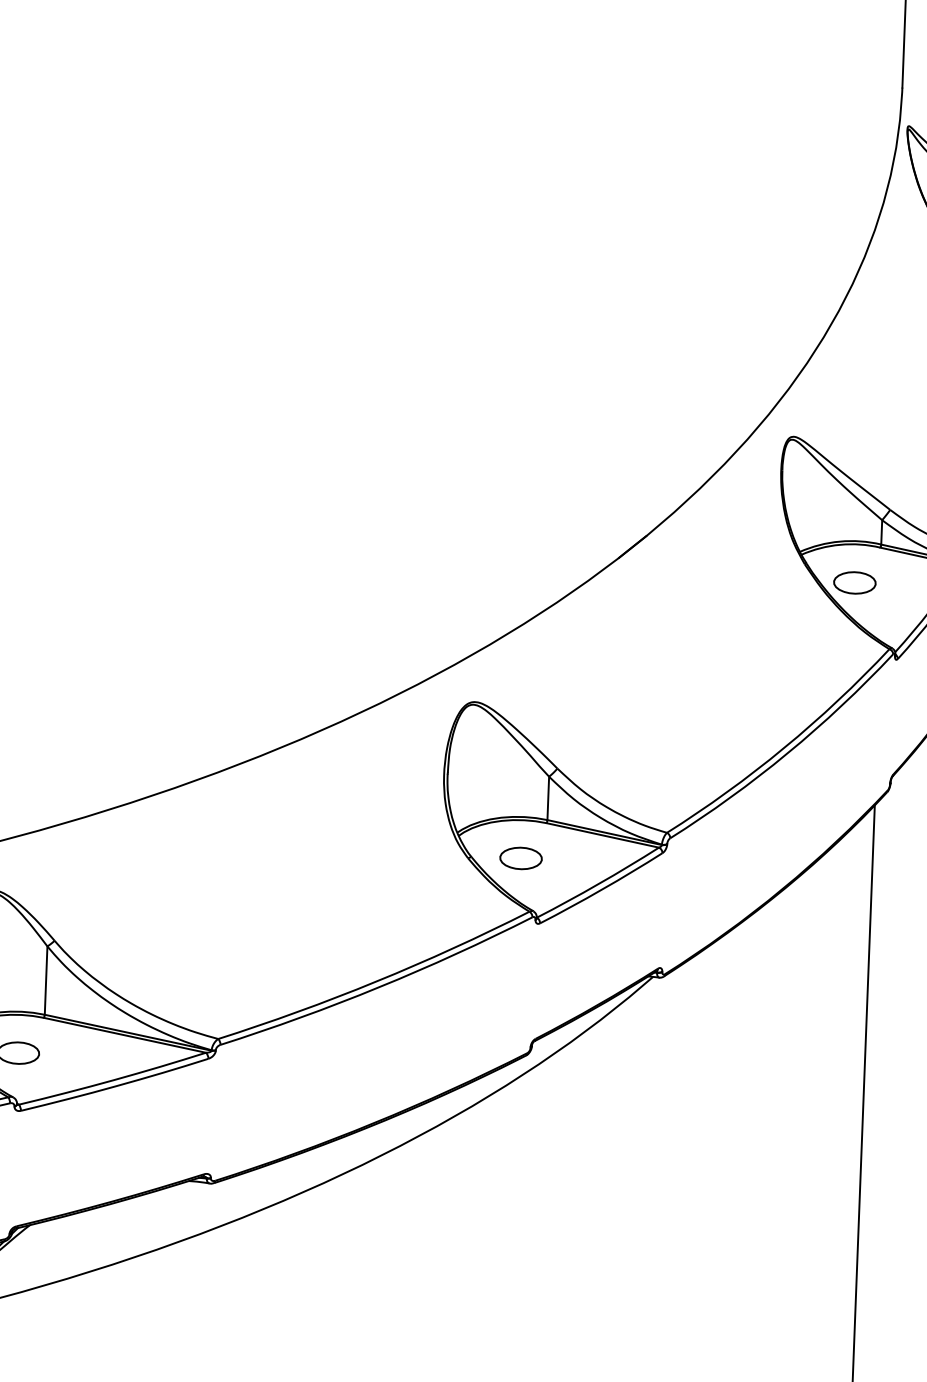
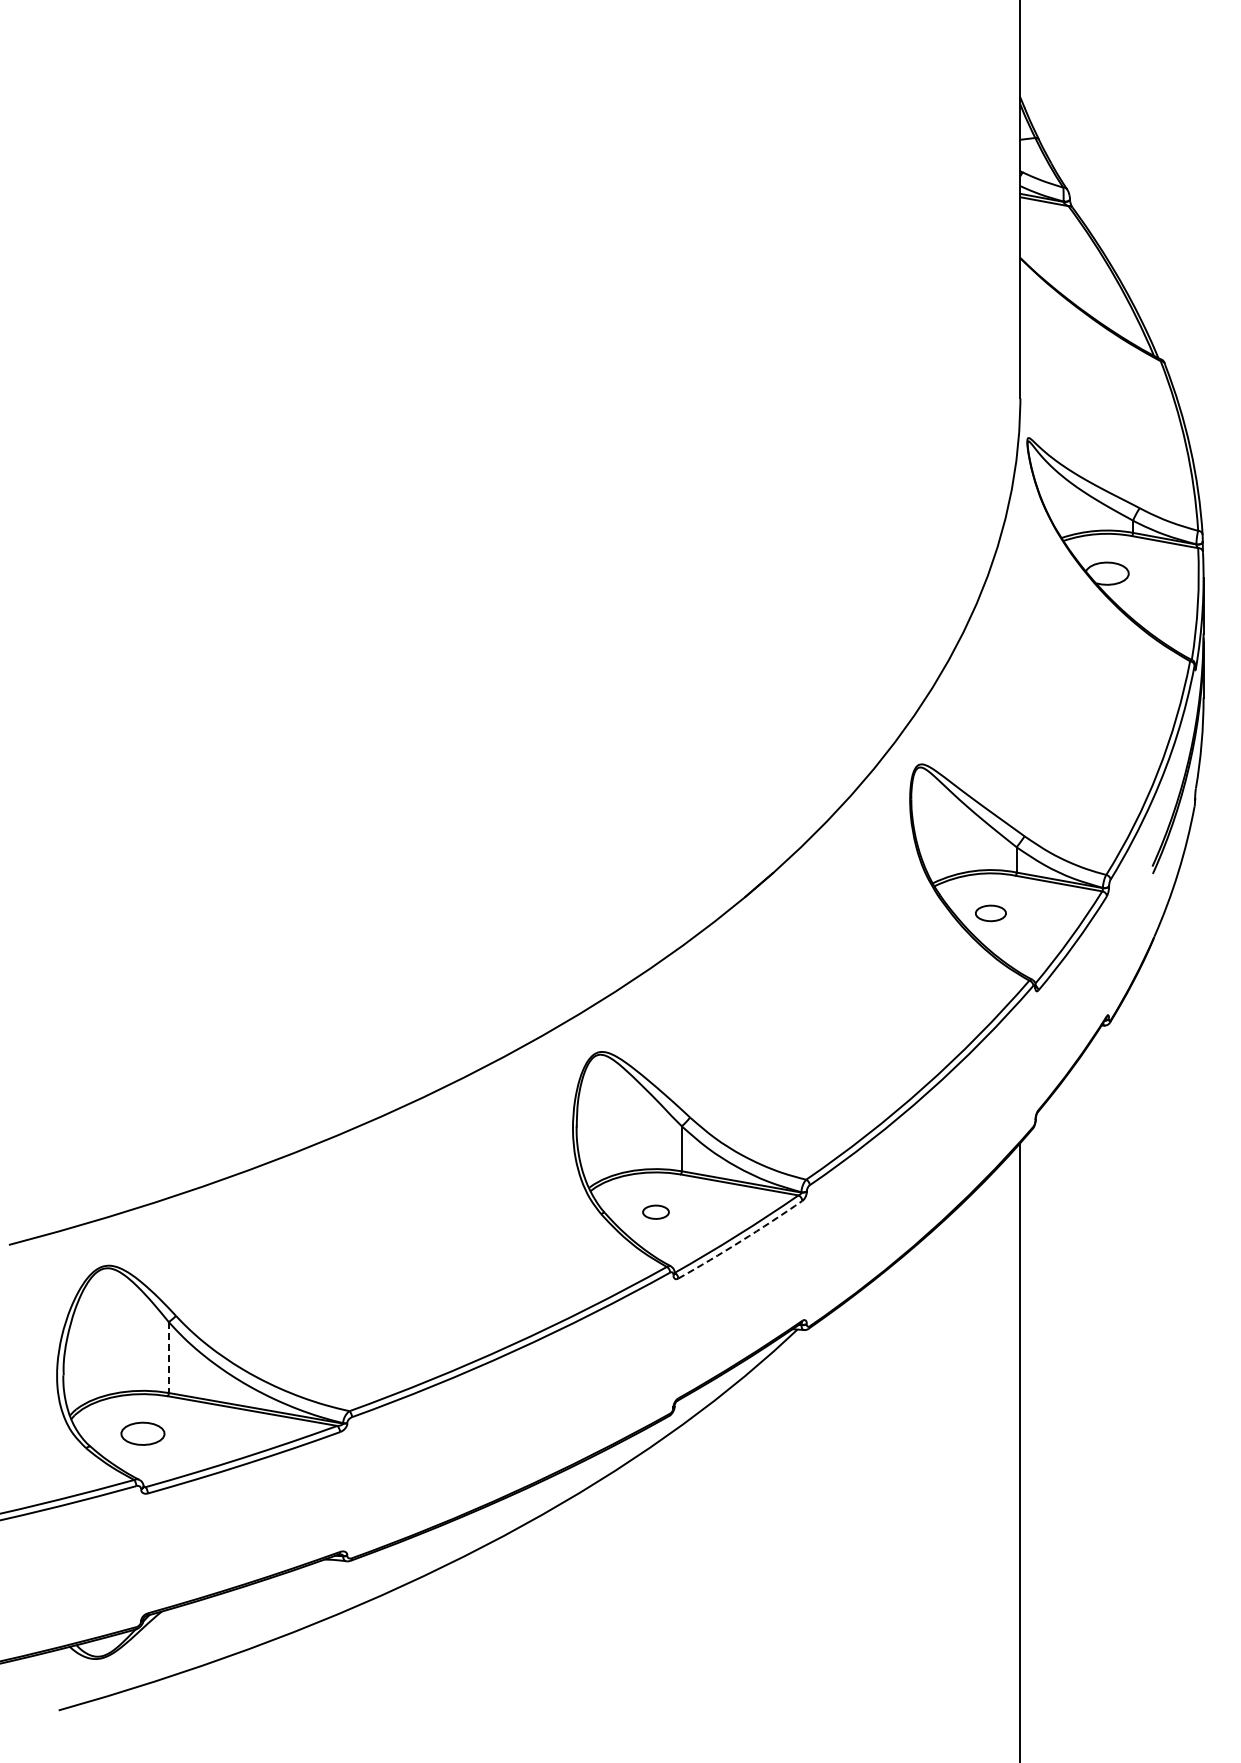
part: (854, 583) -> (990, 913), size x0.7
part: (520, 858) -> (655, 1212), size x0.6
arc: (602, 889) -> (741, 1241), solid -> dashed
line: (45, 981) -> (168, 1358), solid -> dashed

